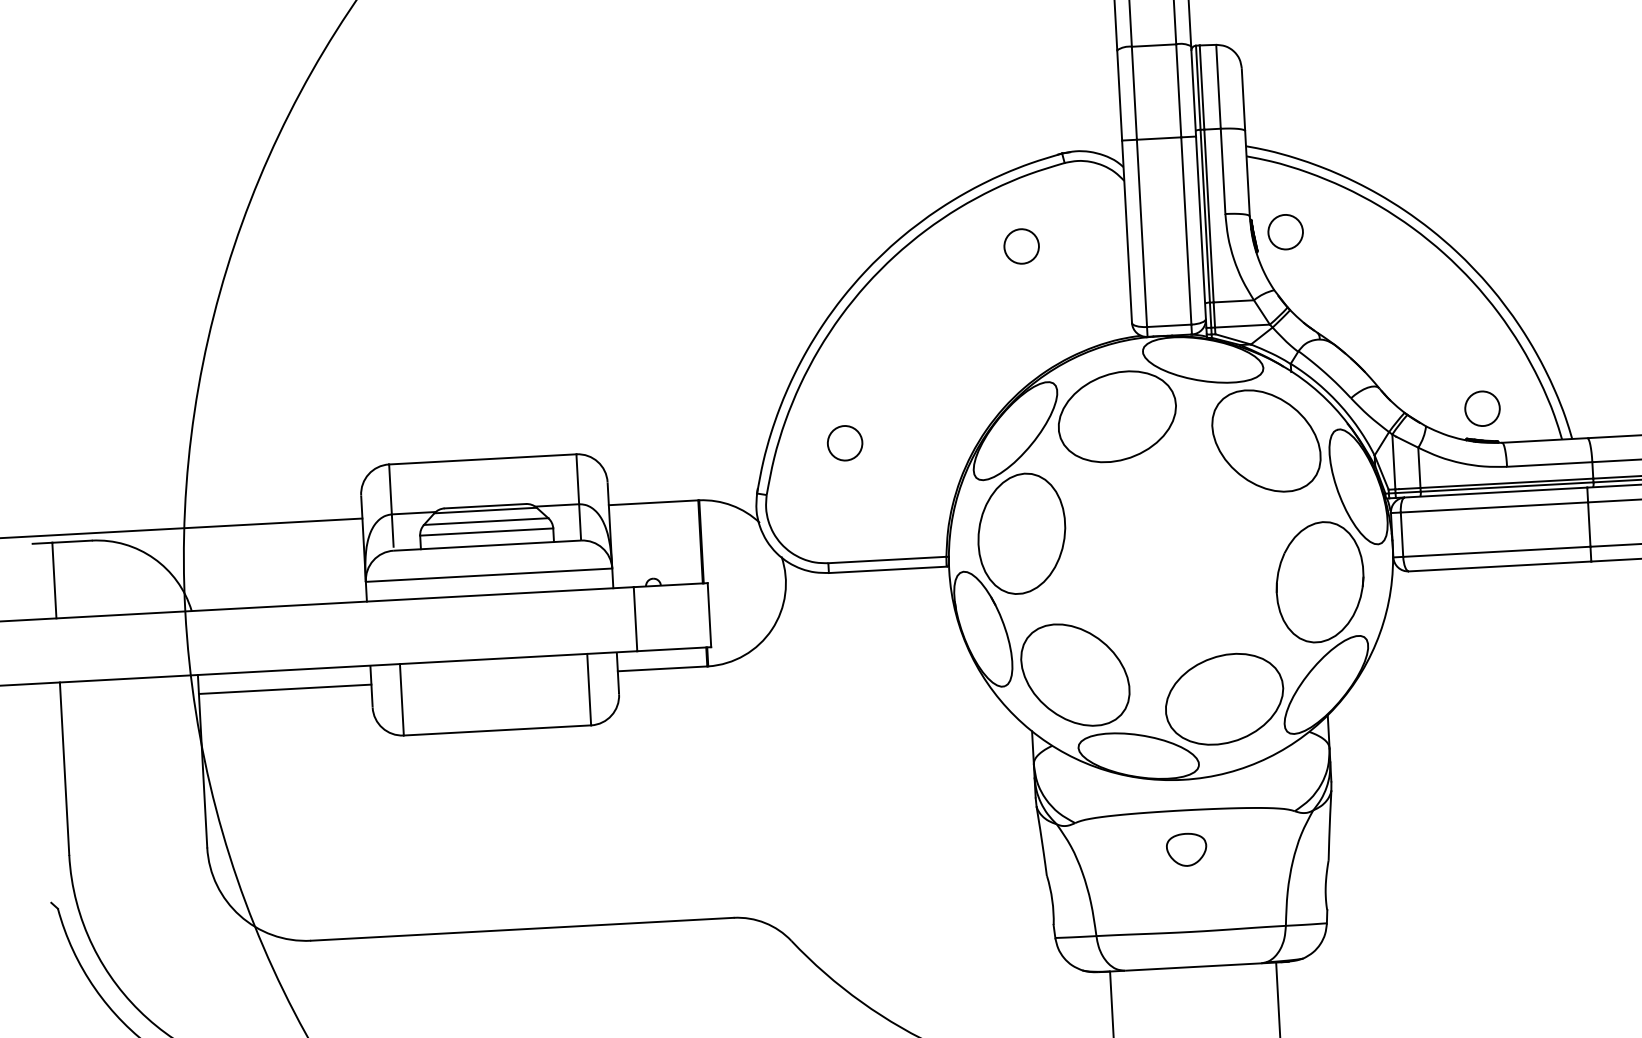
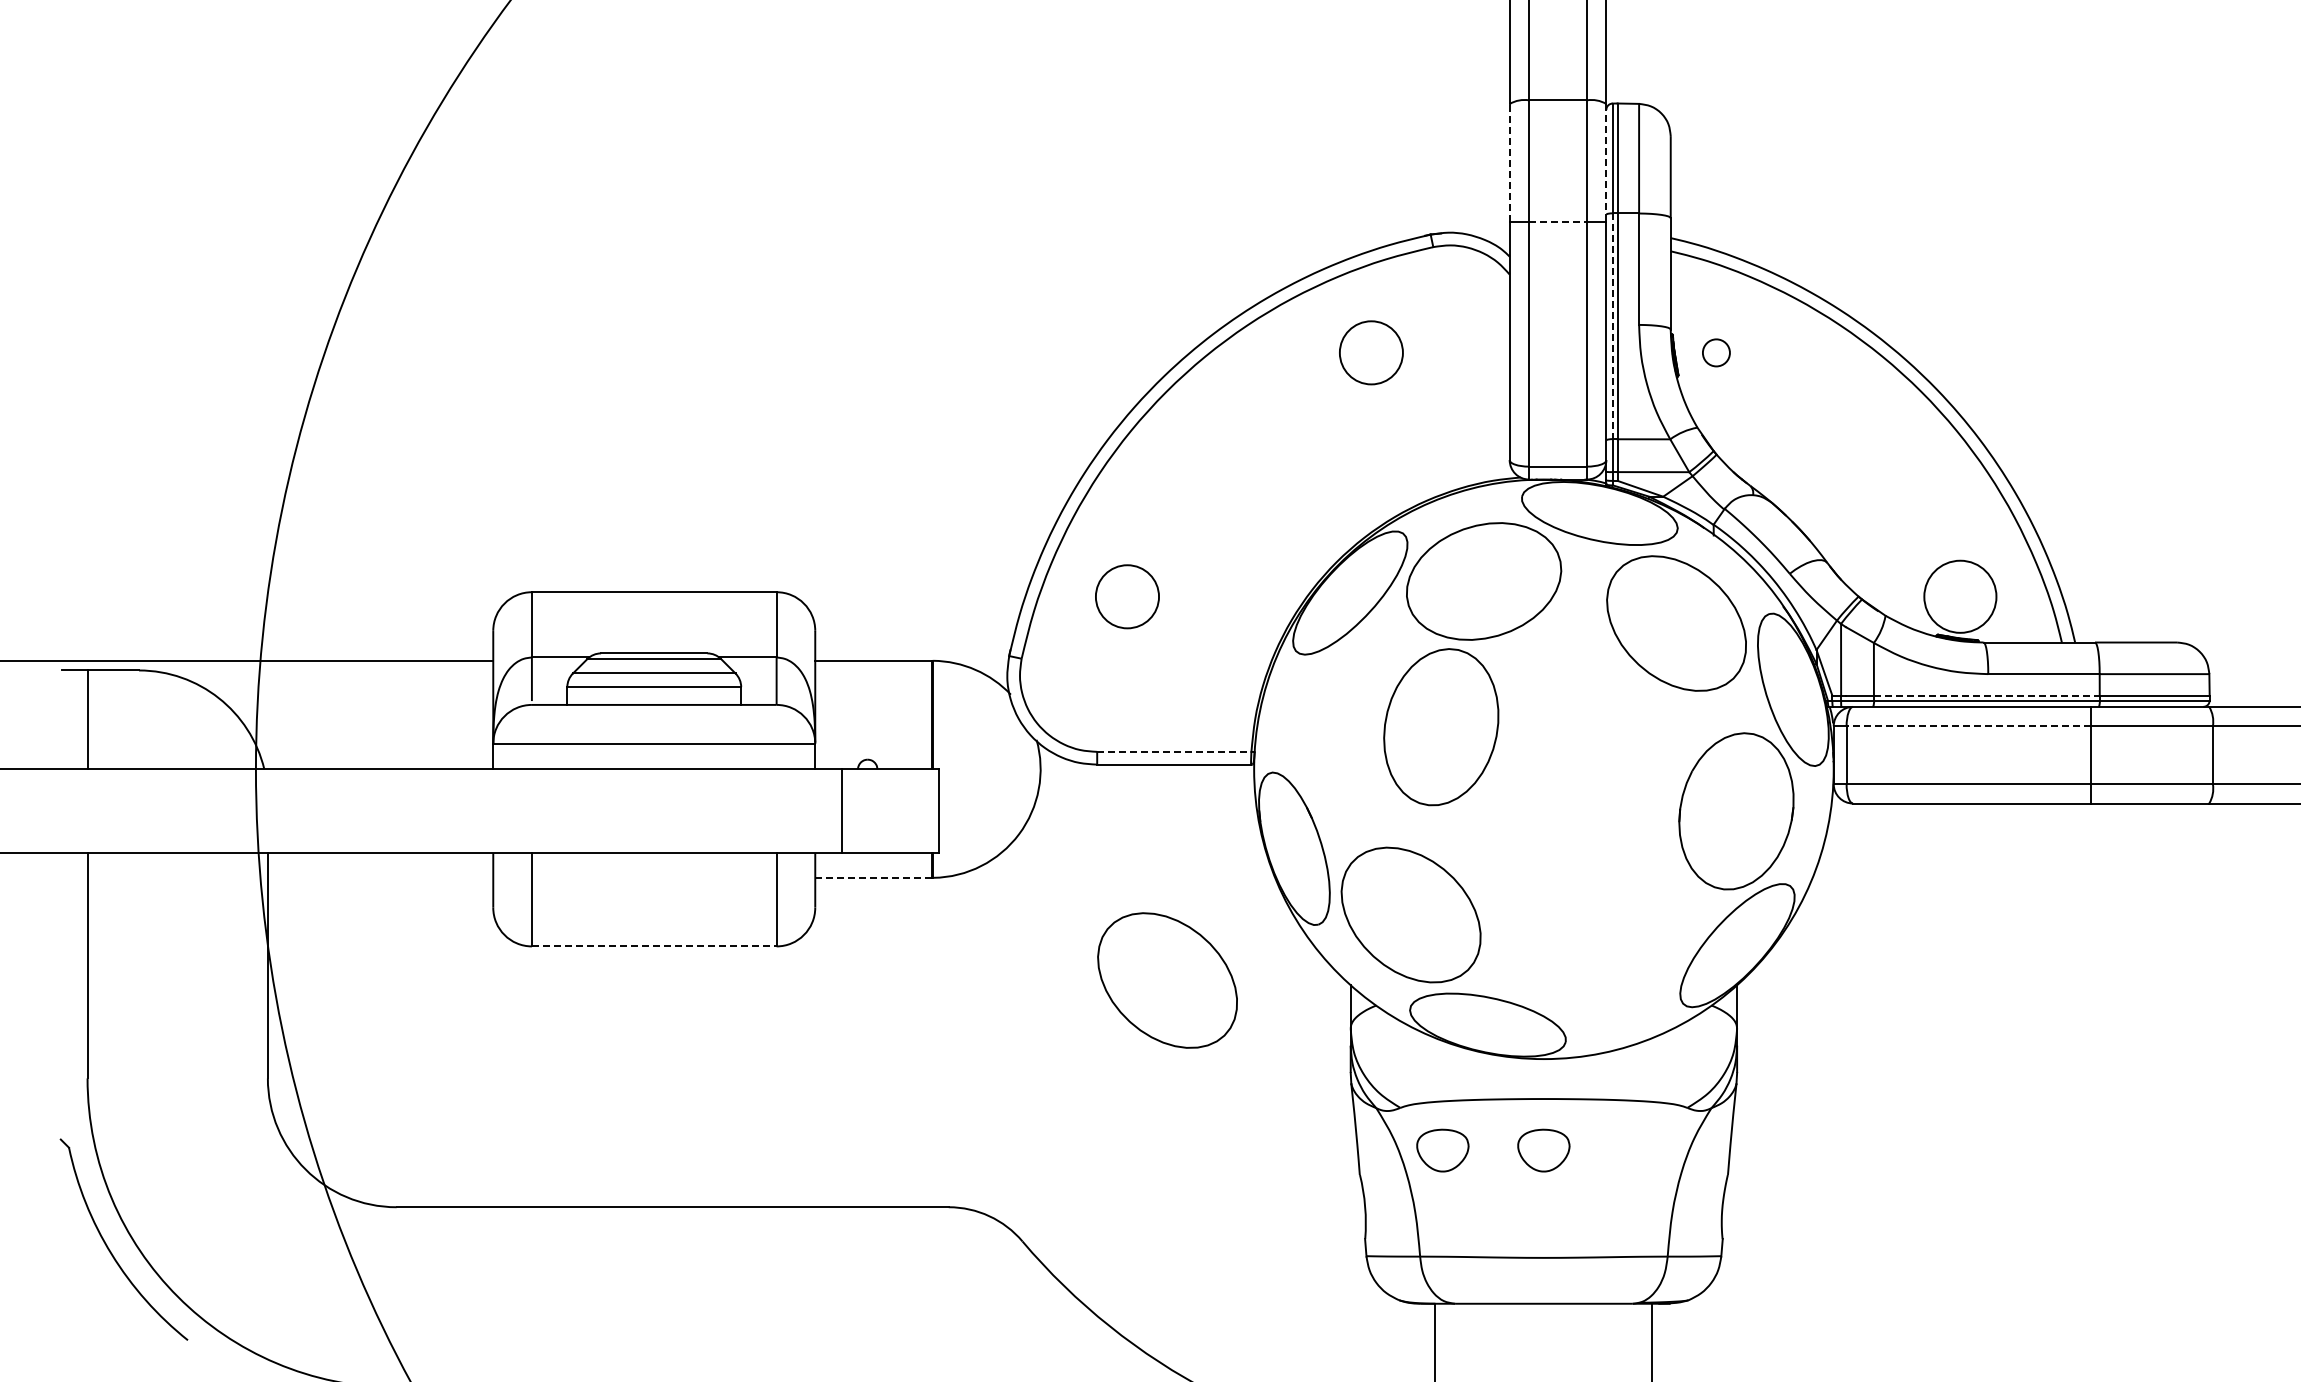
line: (1193, 91) -> (1606, 162), solid -> dashed
line: (1119, 95) -> (1509, 162), solid -> dashed
line: (1159, 138) -> (1558, 221), solid -> dashed
line: (1205, 216) -> (1612, 326), solid -> dashed
circle: (1285, 231) -> (1716, 352), size x0.6
circle: (1020, 246) -> (1370, 352), size x1.4
circle: (1481, 408) -> (1959, 596), size x1.6
circle: (845, 443) -> (1127, 596), size x1.4
line: (1506, 483) -> (1986, 695), solid -> dashed
line: (1494, 507) -> (1968, 726), solid -> dashed
part: (1021, 534) -> (1441, 727), moved
line: (887, 559) -> (1174, 751), solid -> dashed
line: (663, 668) -> (874, 877), solid -> dashed
line: (285, 689) -> (380, 877), removed
part: (1224, 698) -> (1603, 956), removed
line: (497, 730) -> (654, 946), solid -> dashed
part: (891, 735) -> (1167, 980), added
part: (1109, 853) -> (1442, 1150), added

